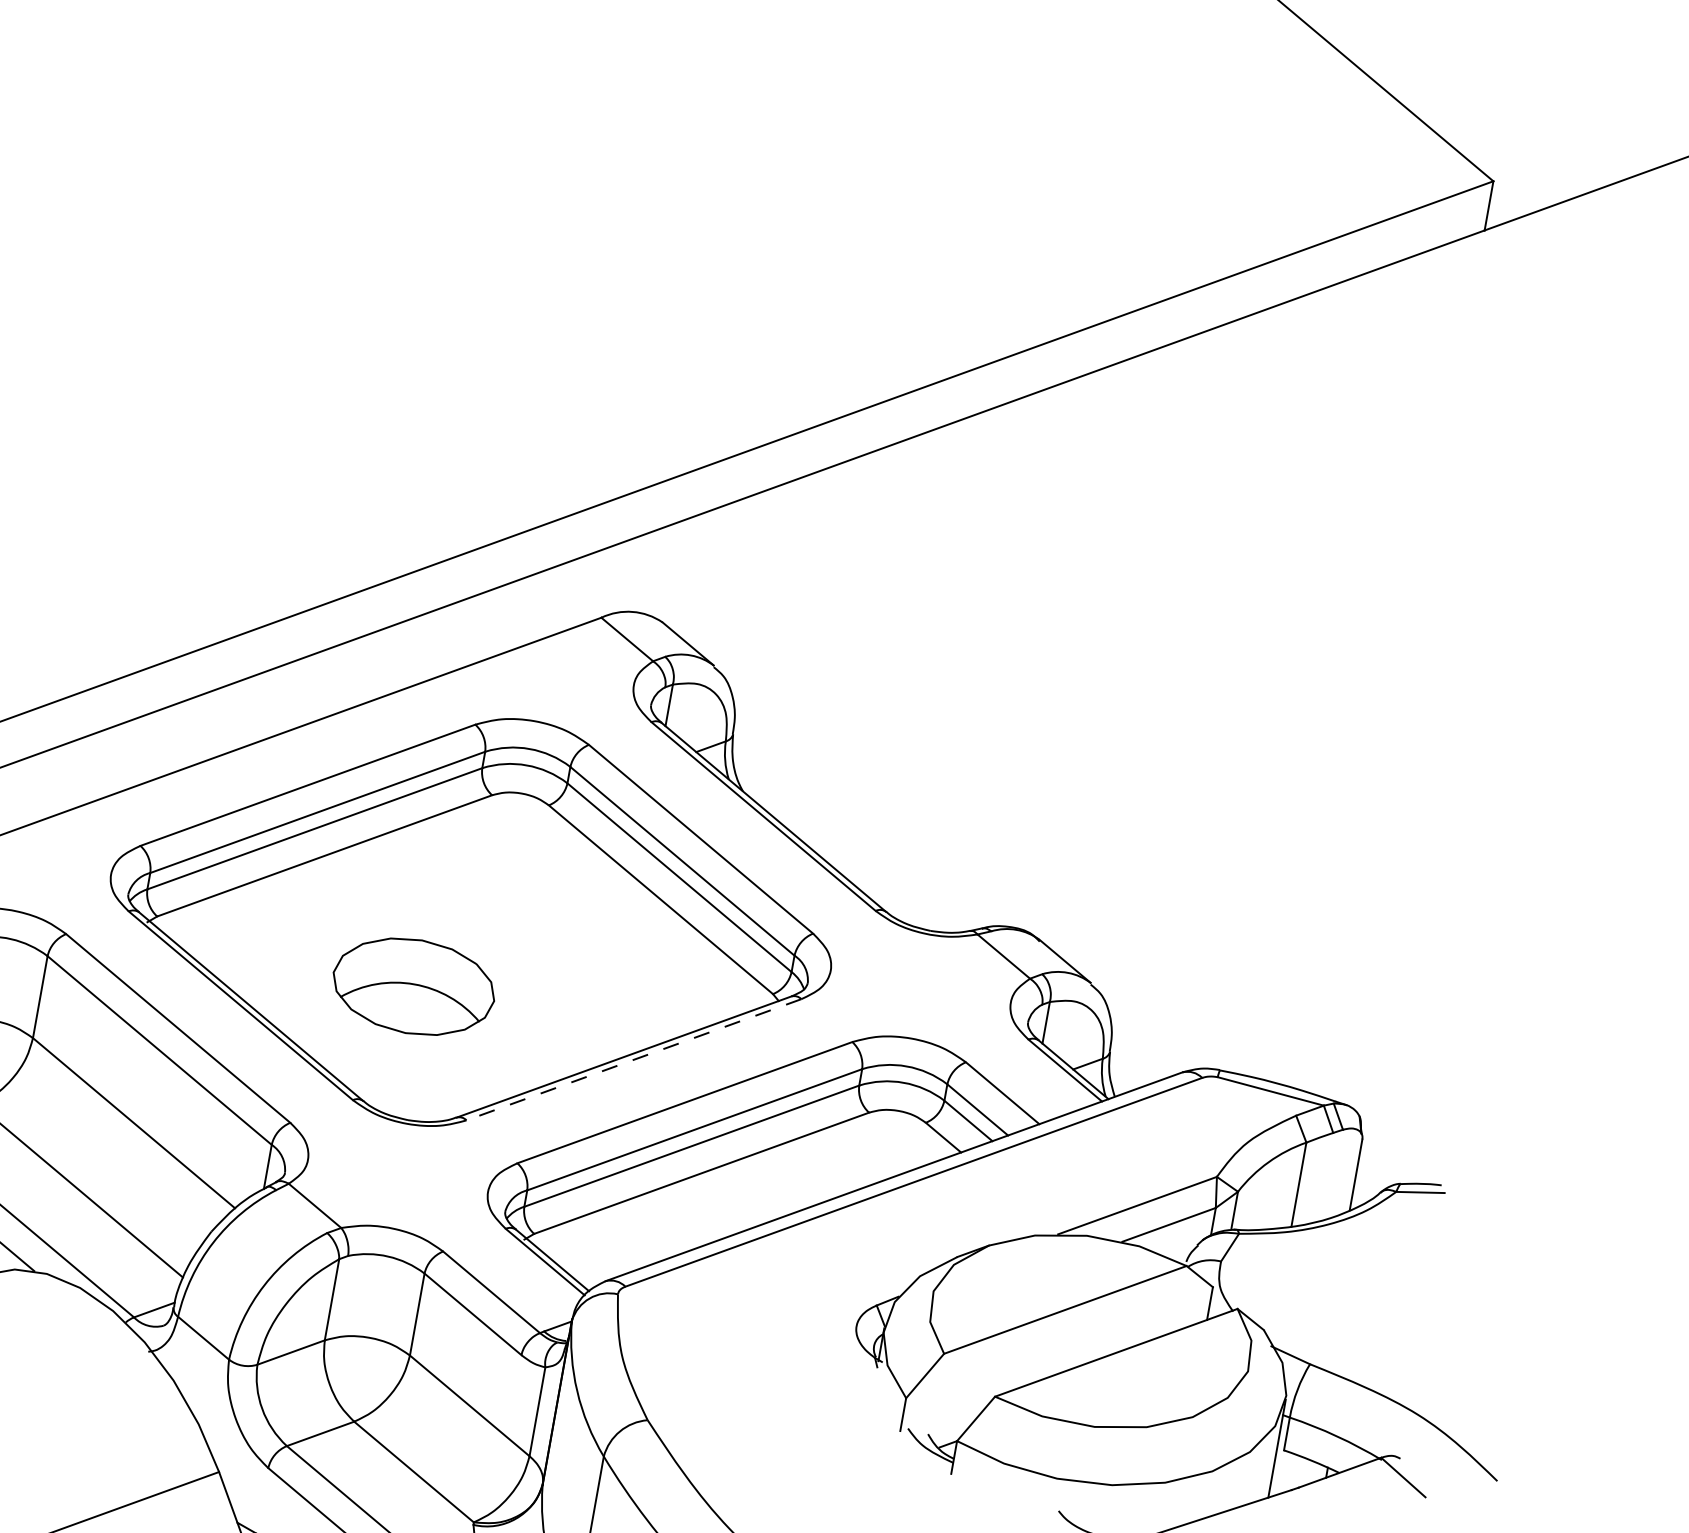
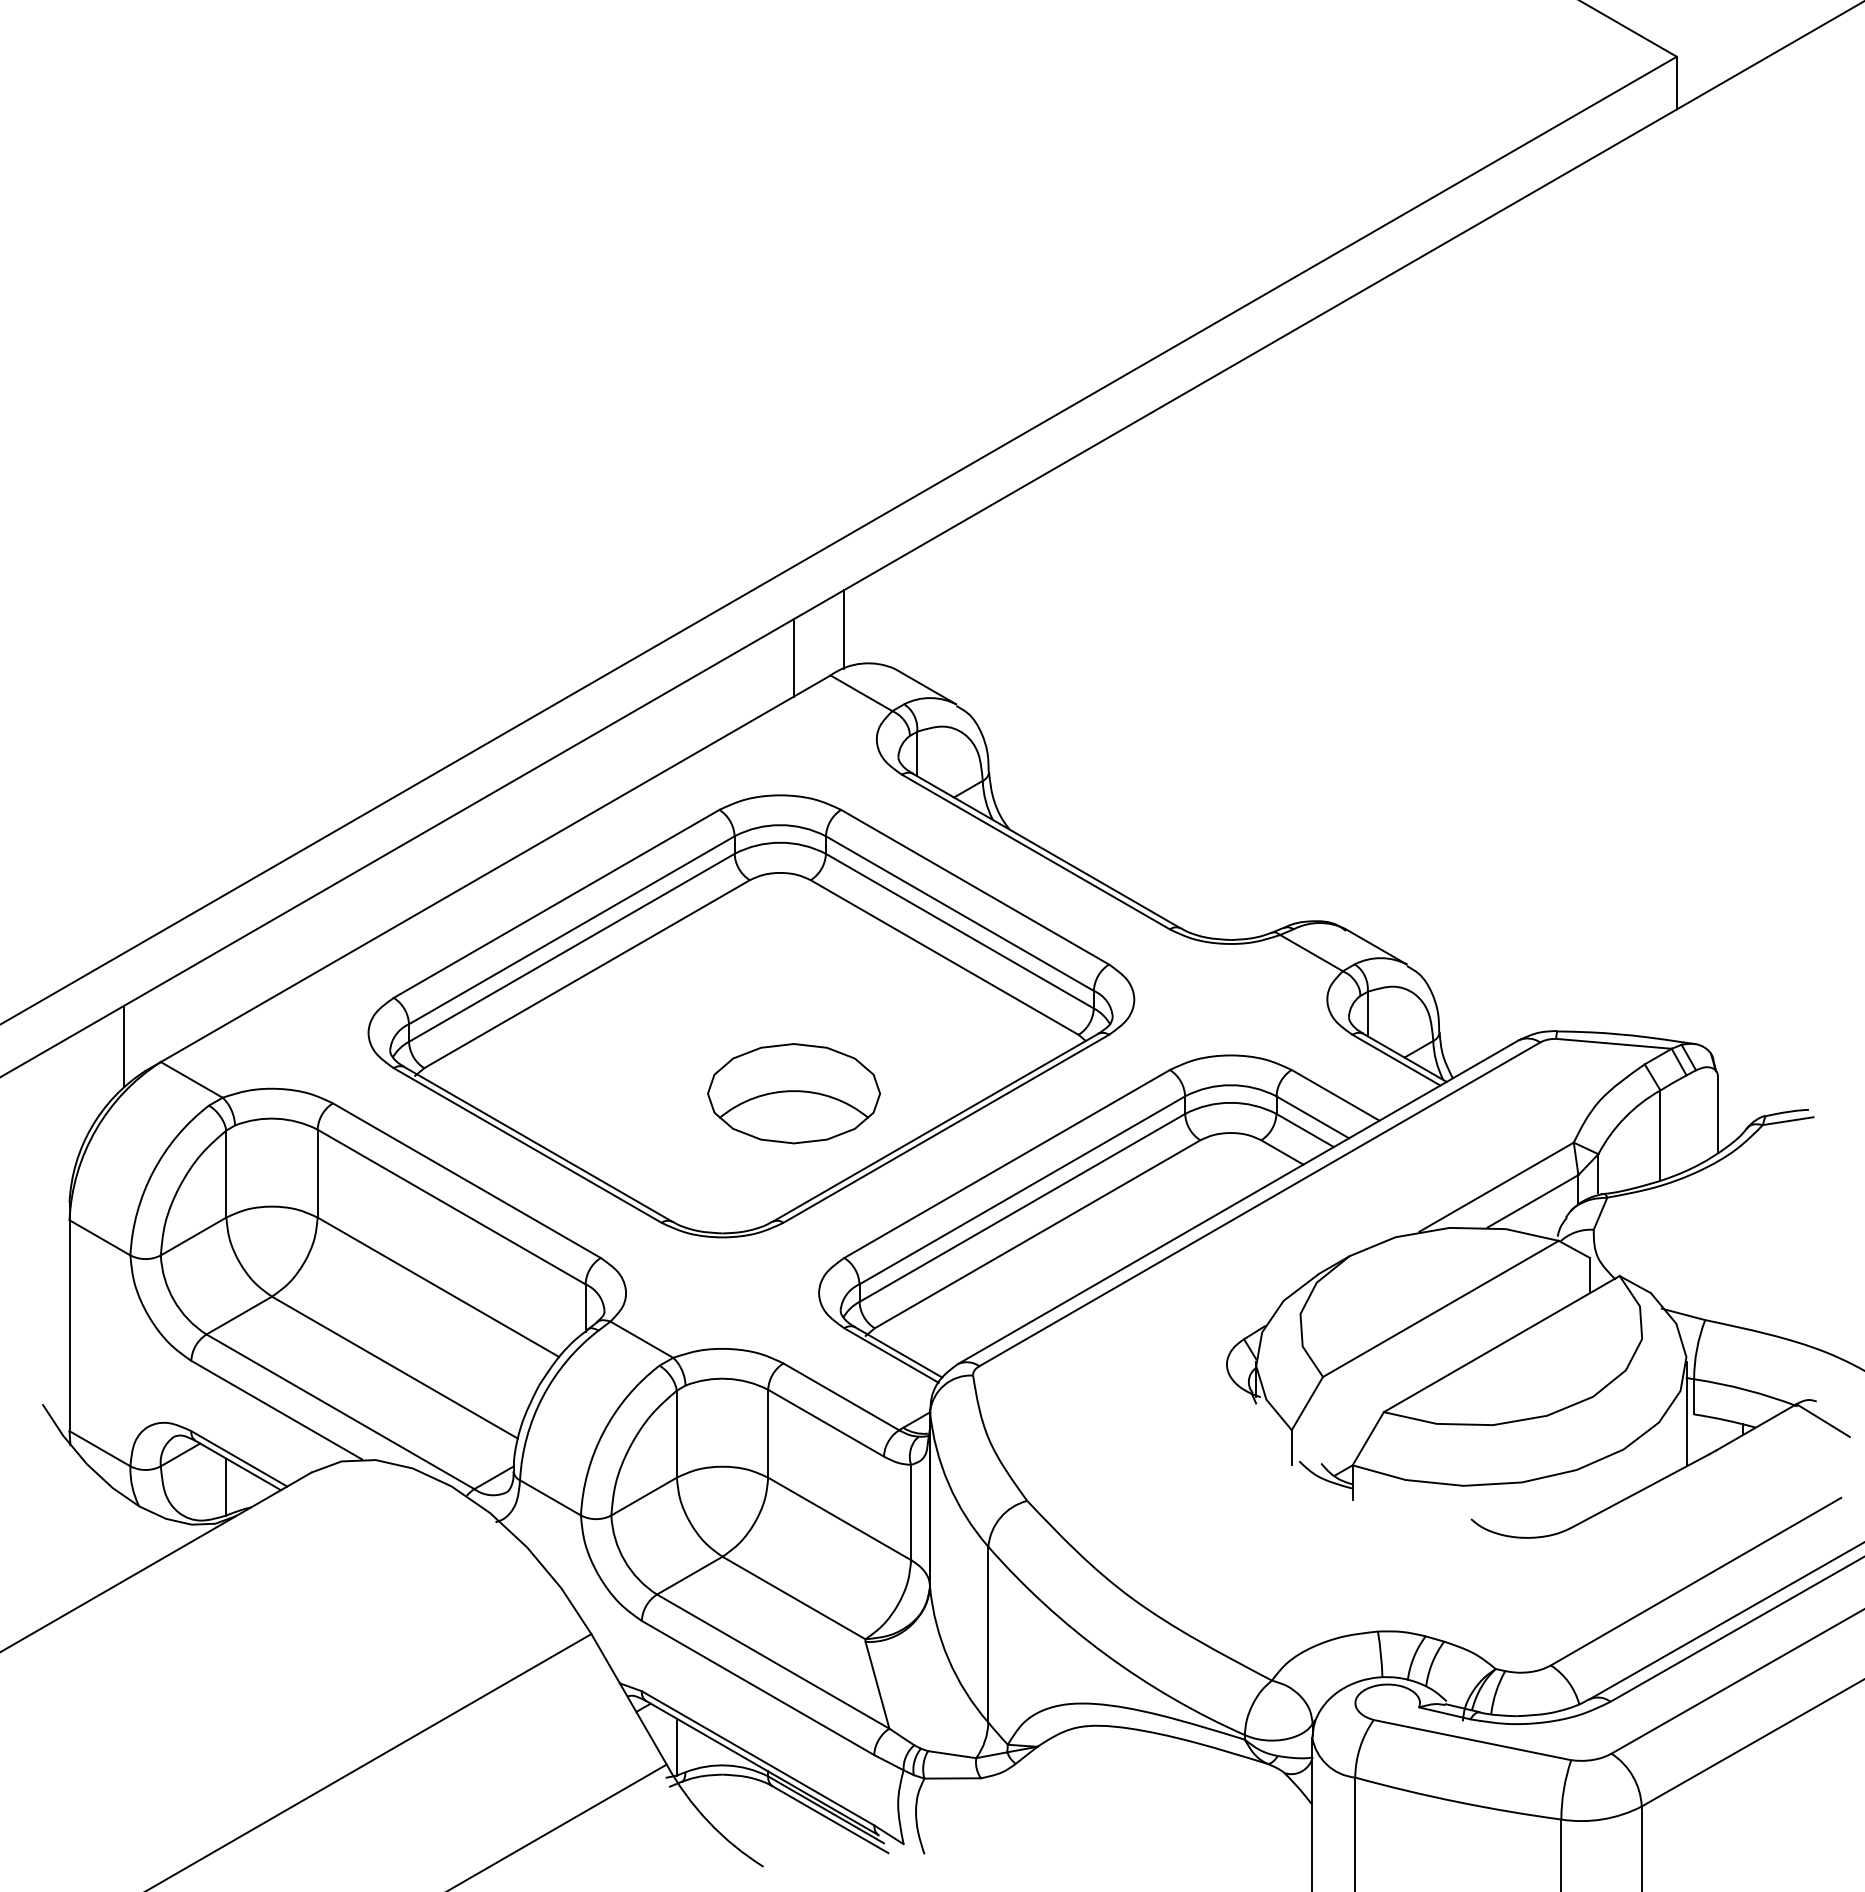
line: (622, 576) -> (844, 628), added
line: (570, 594) -> (794, 657), added
part: (413, 986) -> (793, 1093), moved
line: (633, 1060) -> (945, 1129), dashed -> solid

